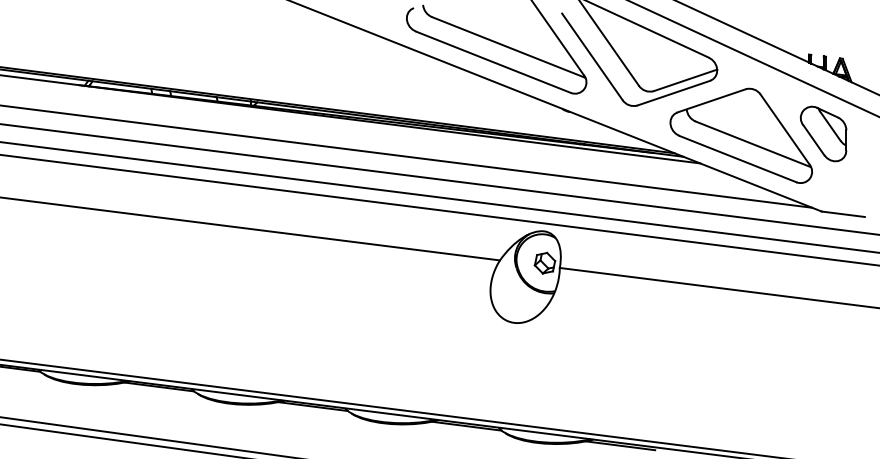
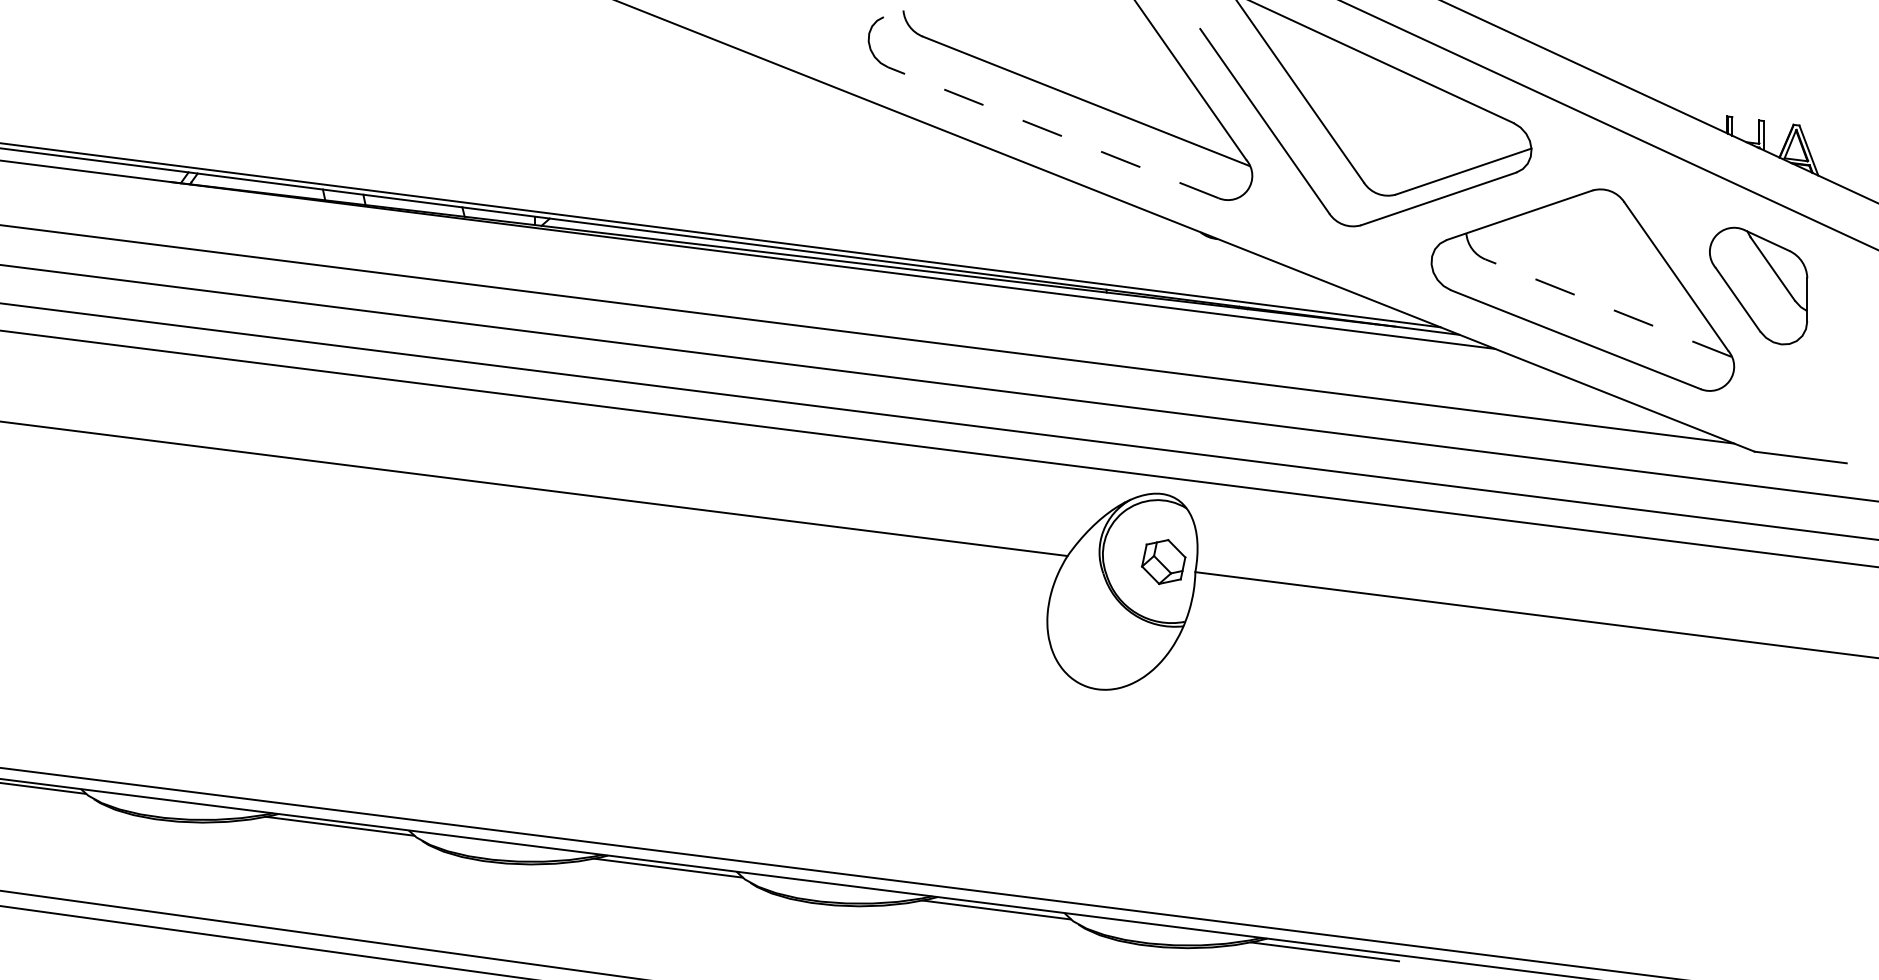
line: (492, 62) -> (1051, 133), solid -> dashed
line: (753, 144) -> (1608, 308), solid -> dashed

